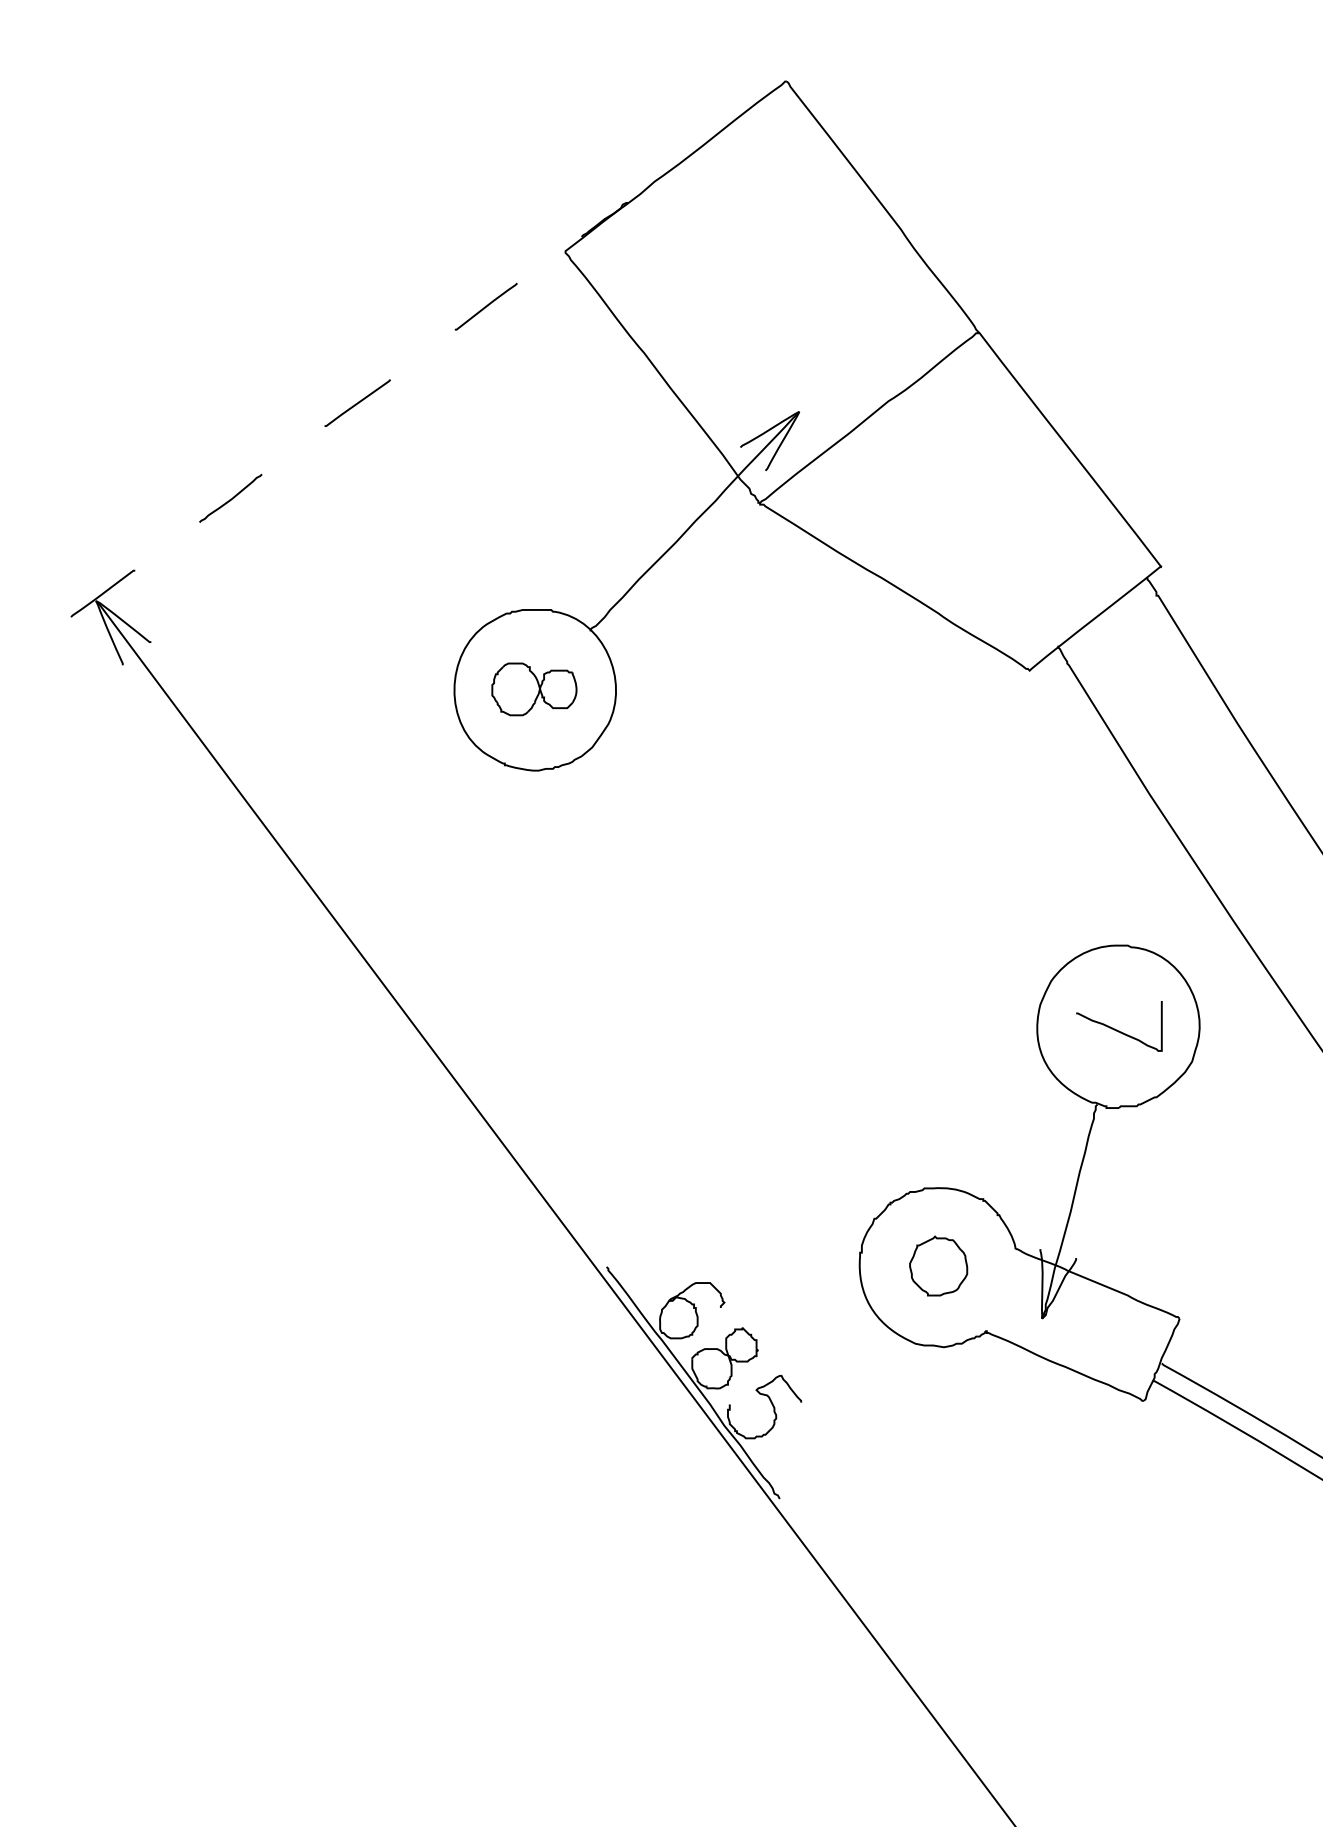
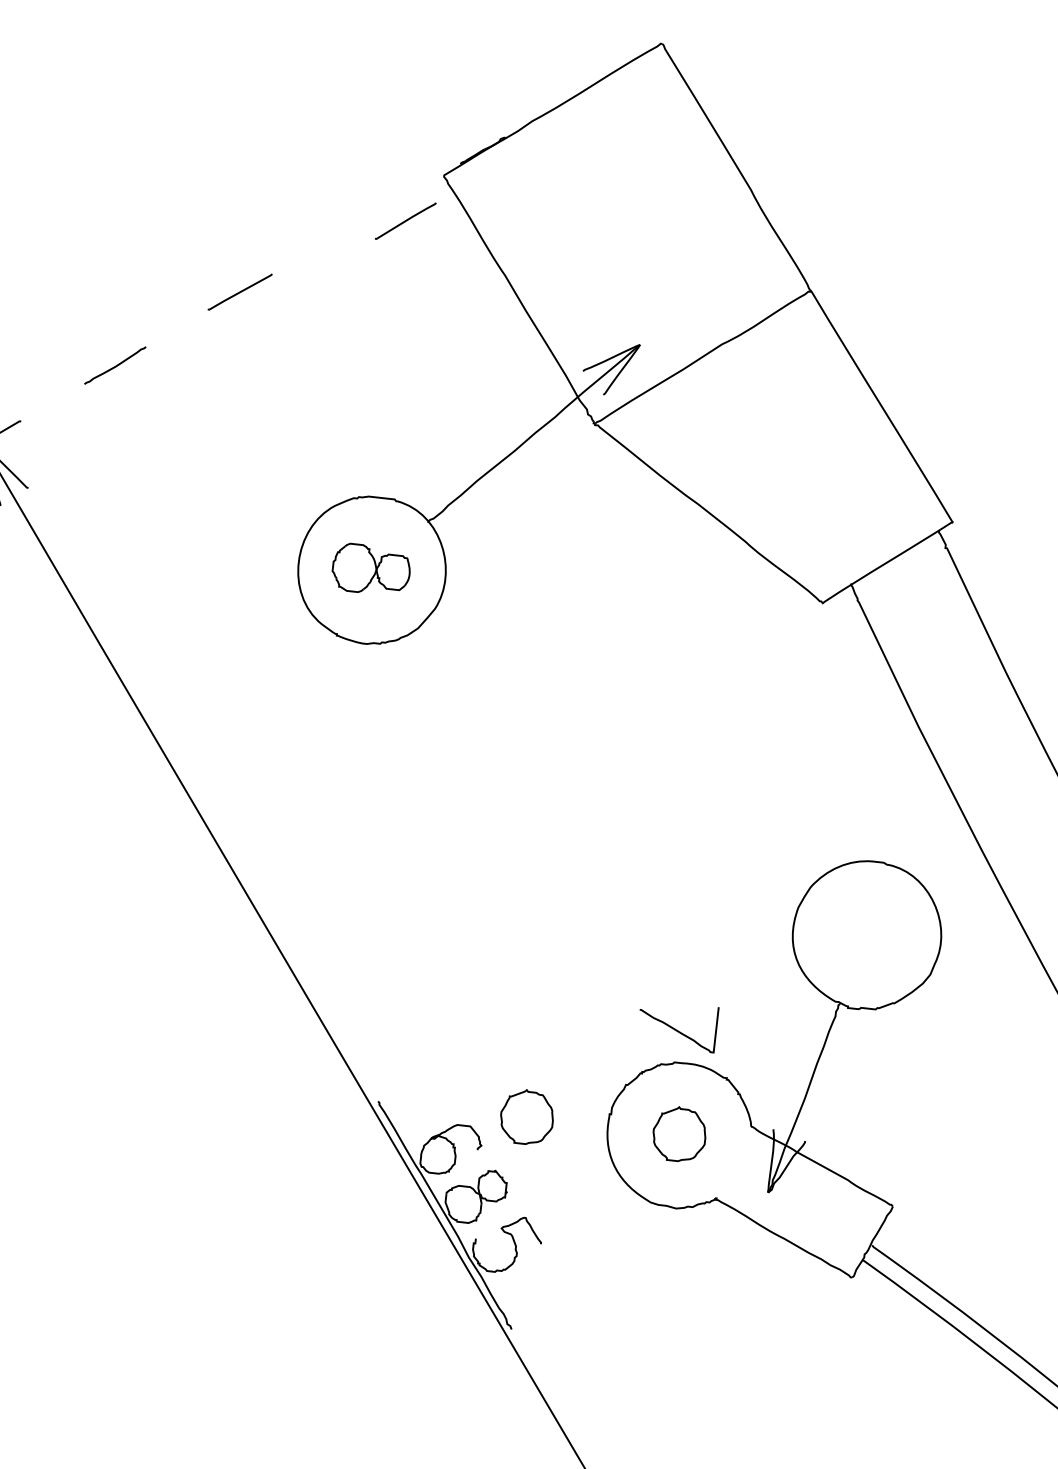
line: (485, 306) -> (405, 220), moved
curve: (1117, 1029) -> (675, 1028), moved
part: (770, 1265) -> (527, 1116), added

